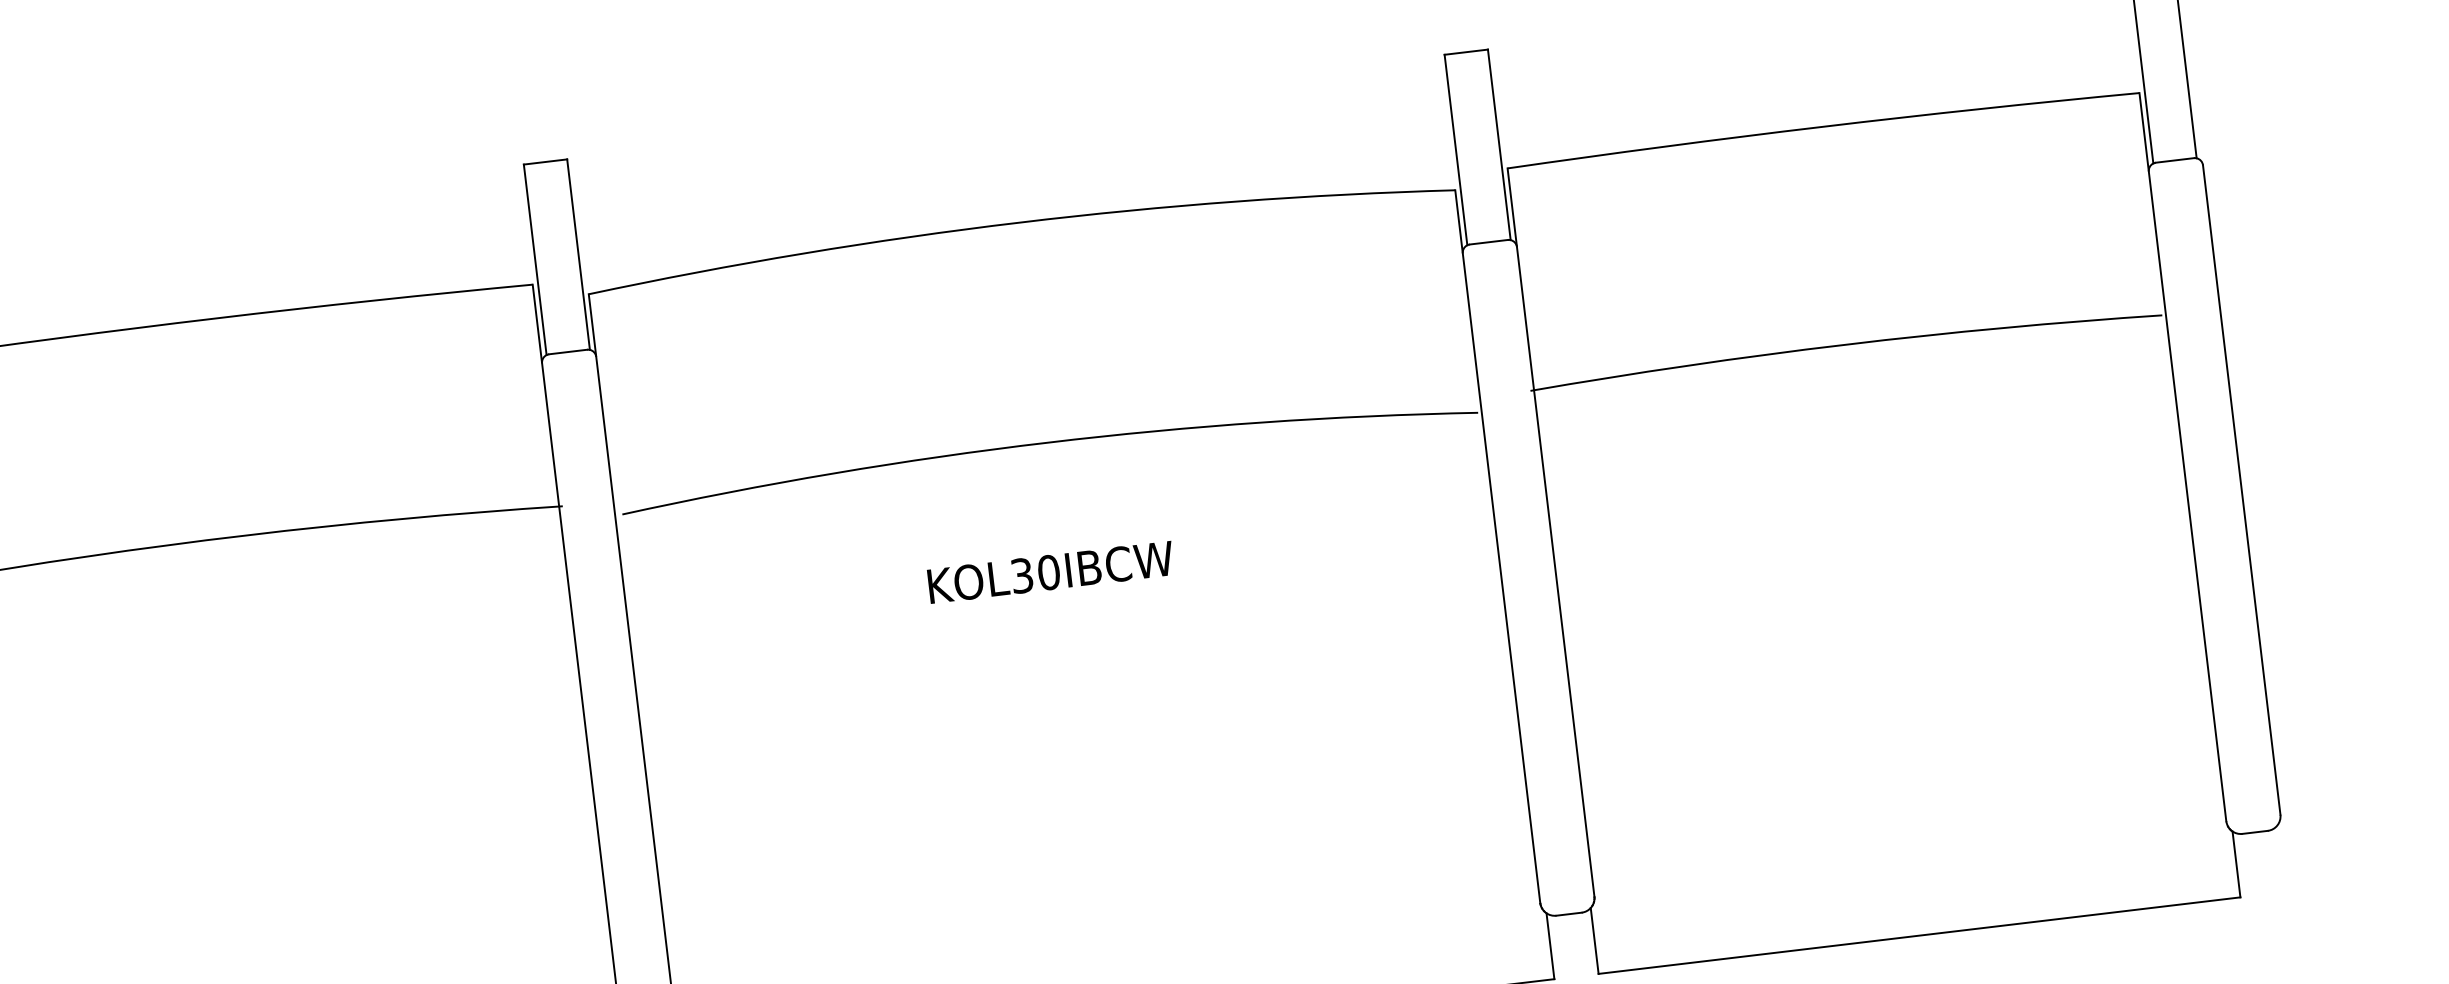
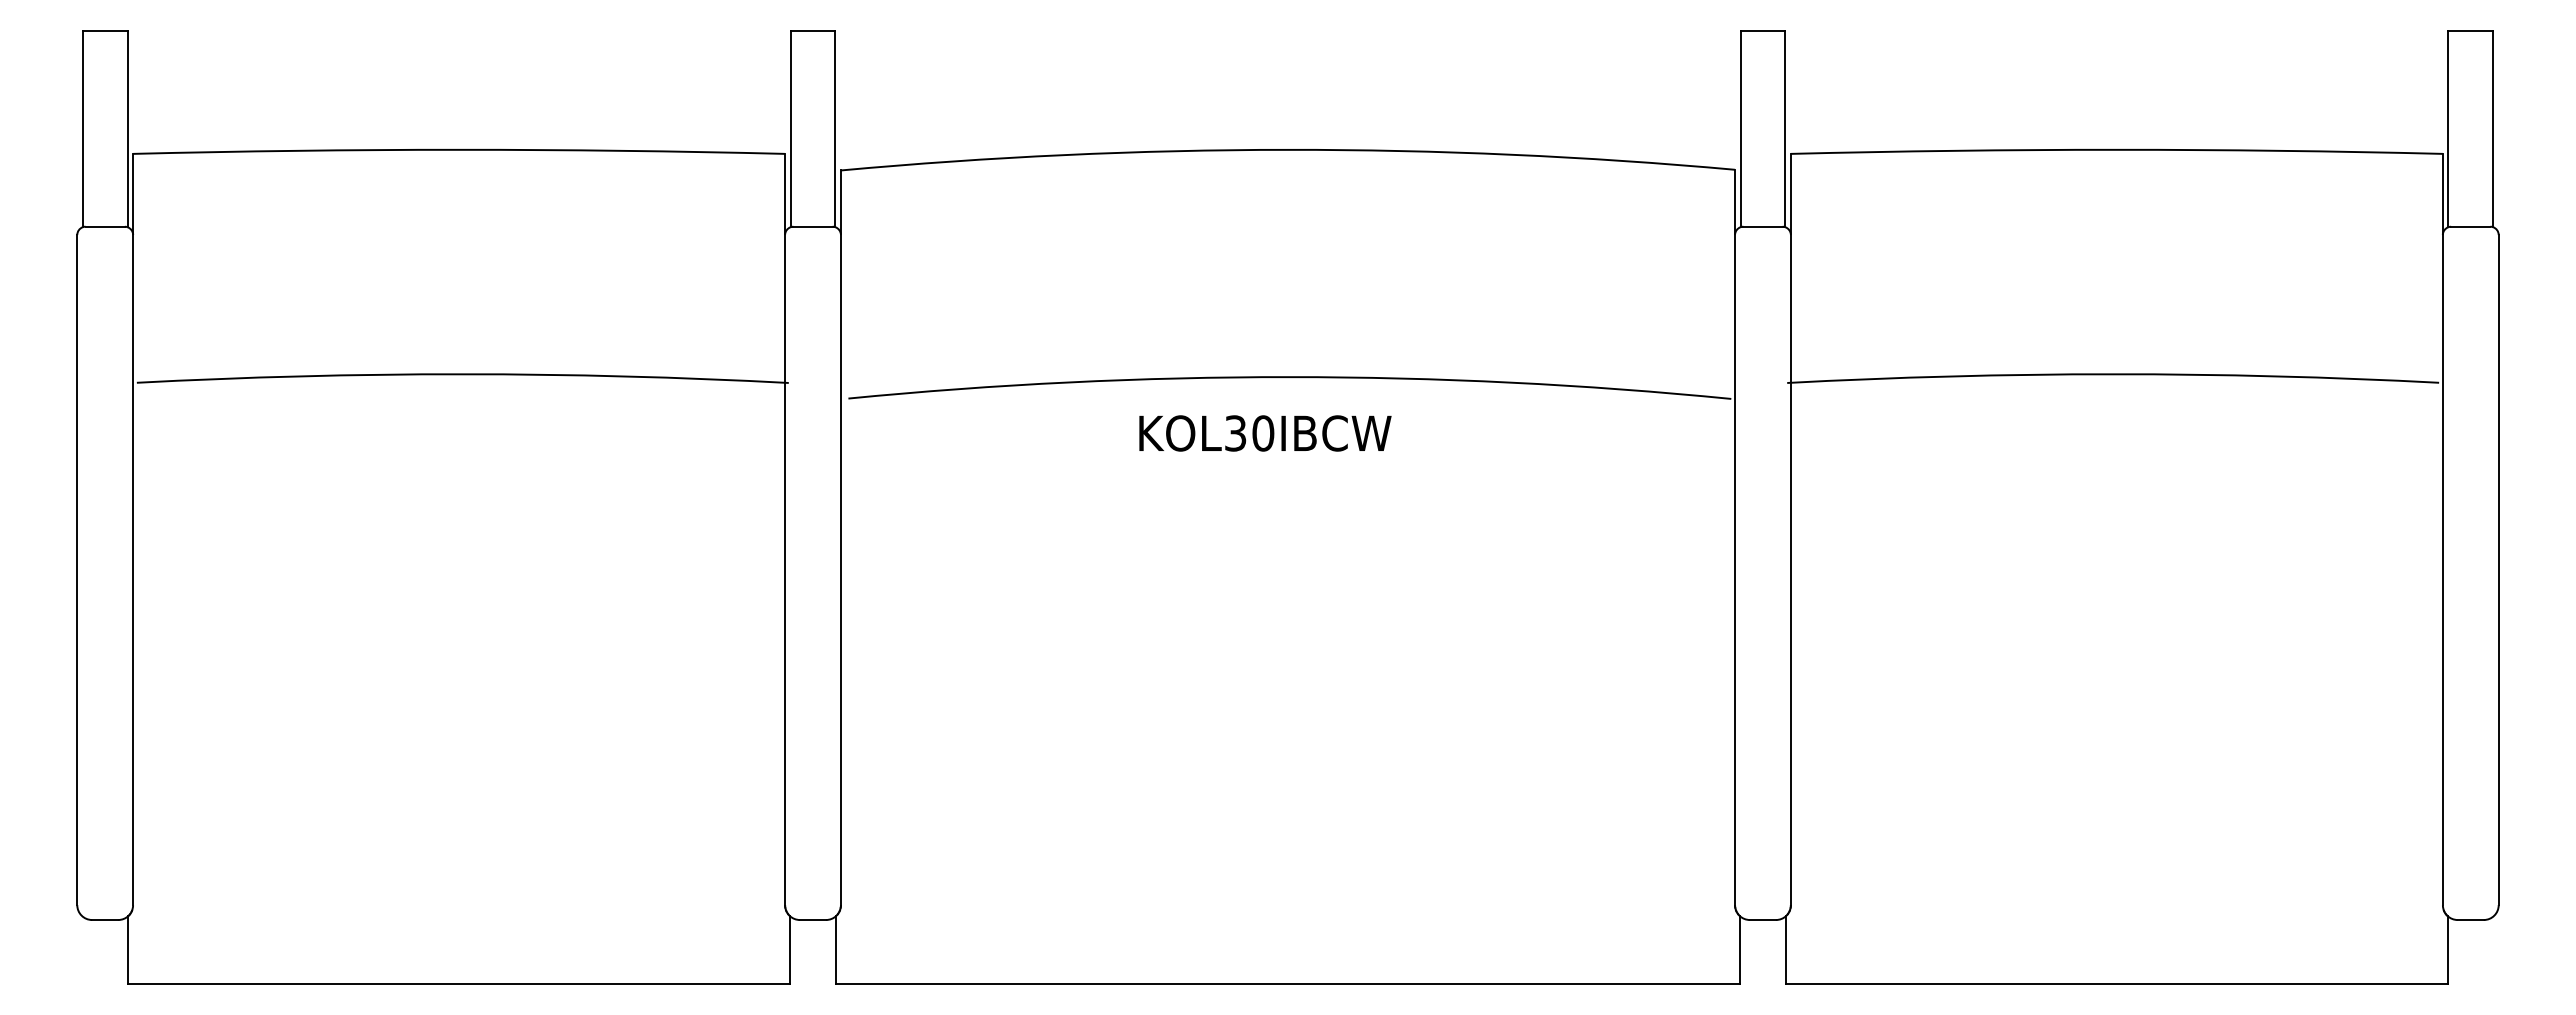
text: (1051, 572) -> (1265, 433), moved

